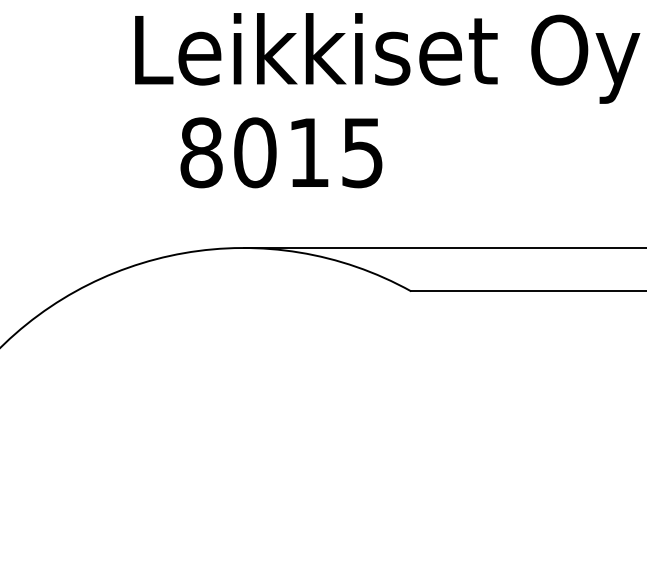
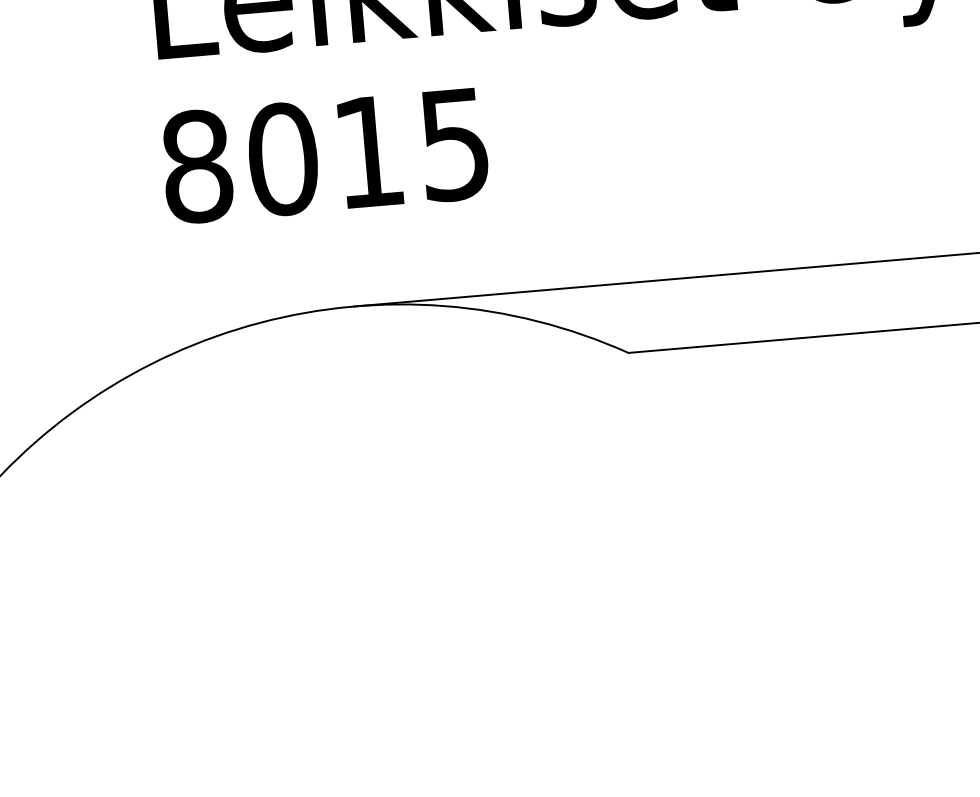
text: (281, 152) -> (325, 155), moved

